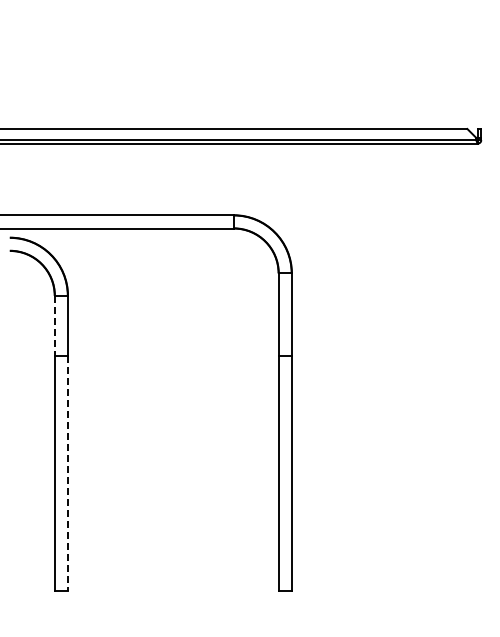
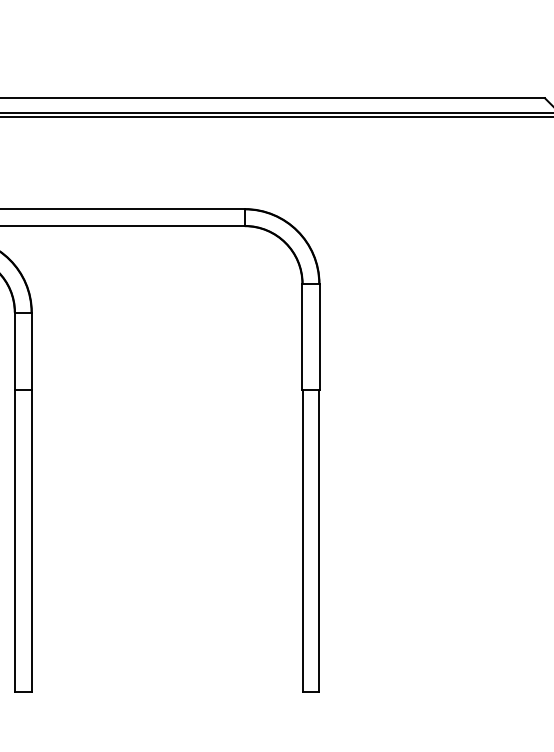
line: (54, 326) -> (14, 352), dashed -> solid
line: (67, 473) -> (31, 540), dashed -> solid

